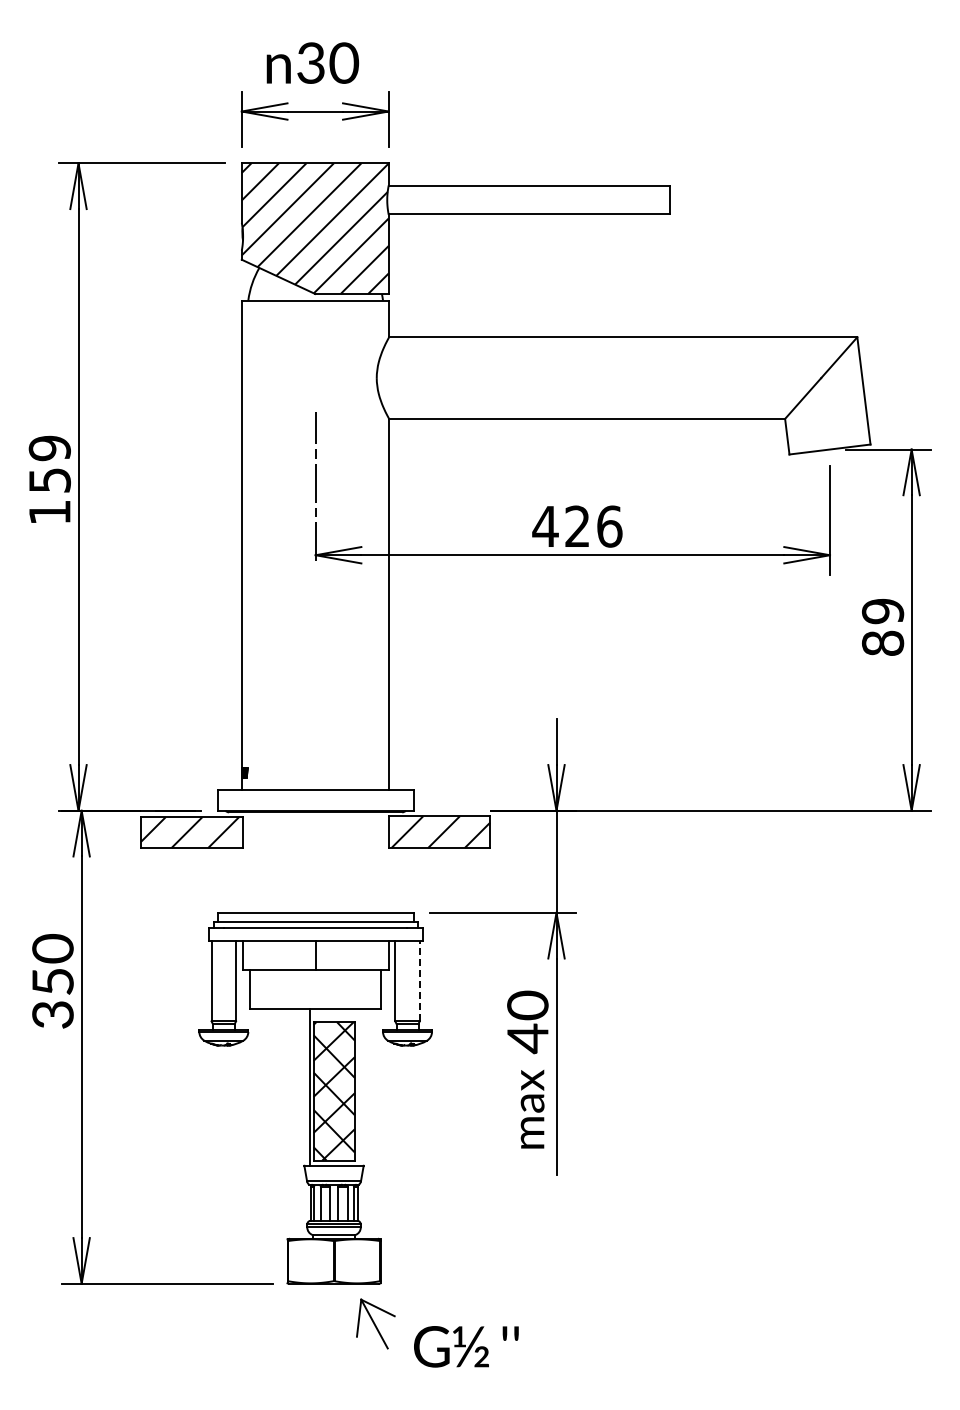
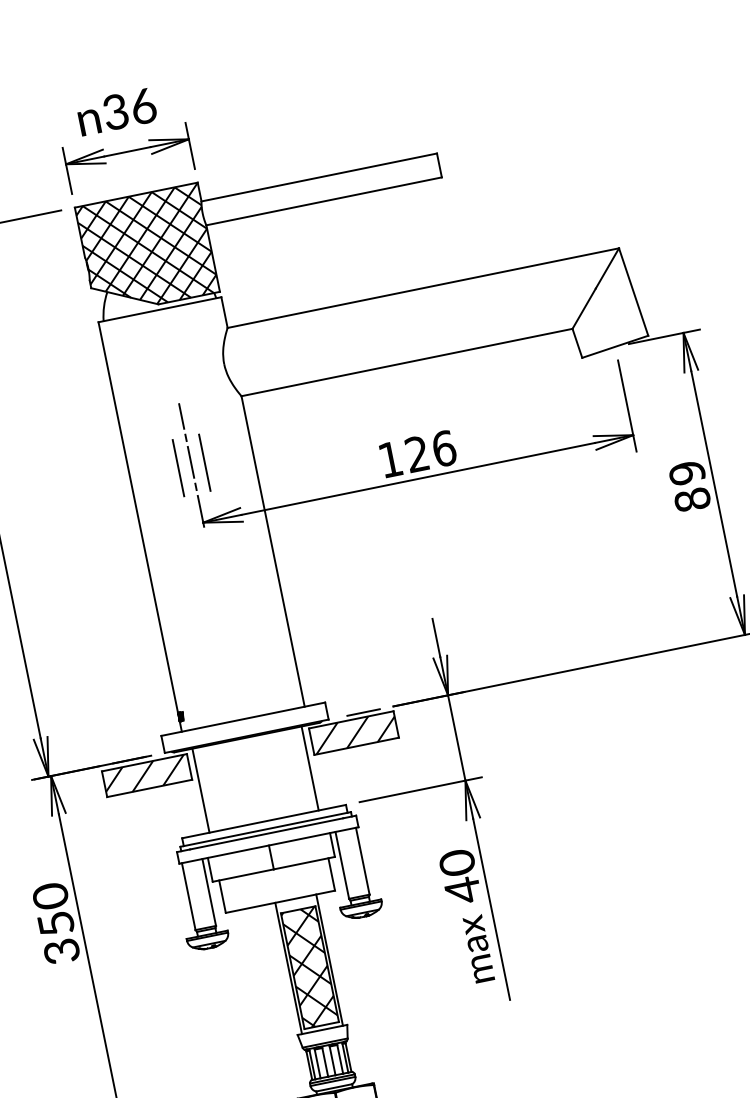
text: (344, 62) -> (143, 105), 30 -> 36
hatch: (314, 228) -> (146, 249), added
line: (299, 486) -> (178, 467), added
line: (331, 486) -> (204, 462), added
text: (545, 526) -> (390, 459), 426 -> 126
line: (455, 810) -> (363, 712), added
line: (250, 862) -> (201, 790), added
line: (380, 862) -> (309, 768), added
line: (419, 980) -> (362, 860), dashed -> solid
line: (358, 1086) -> (329, 959), added

